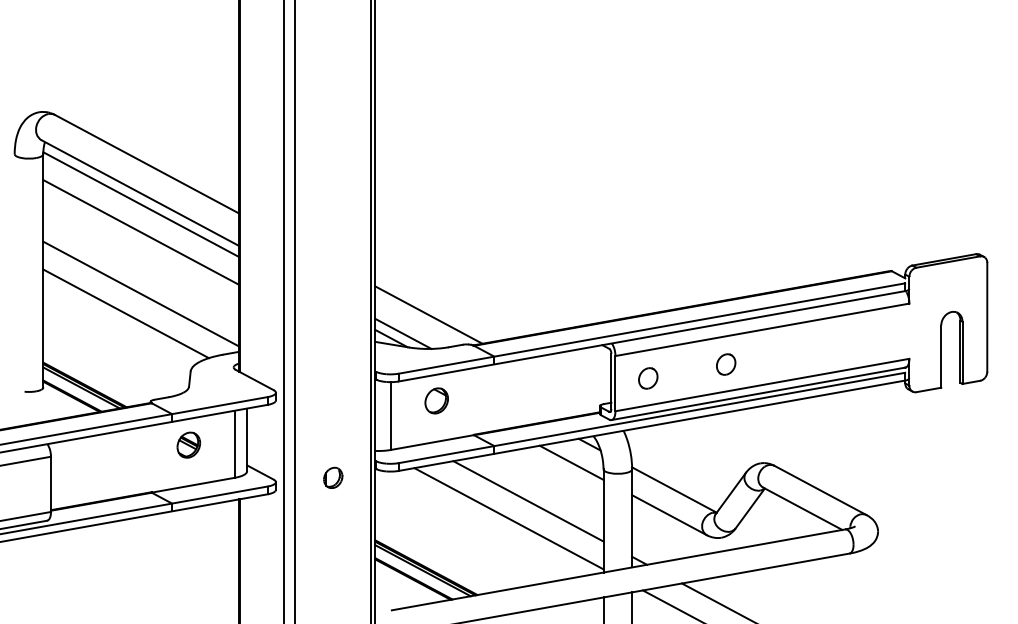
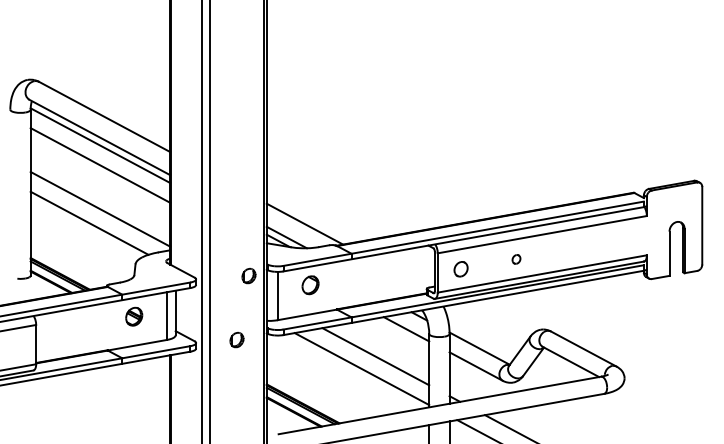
part: (726, 364) -> (516, 259), size x0.6
part: (349, 387) -> (248, 275), added

